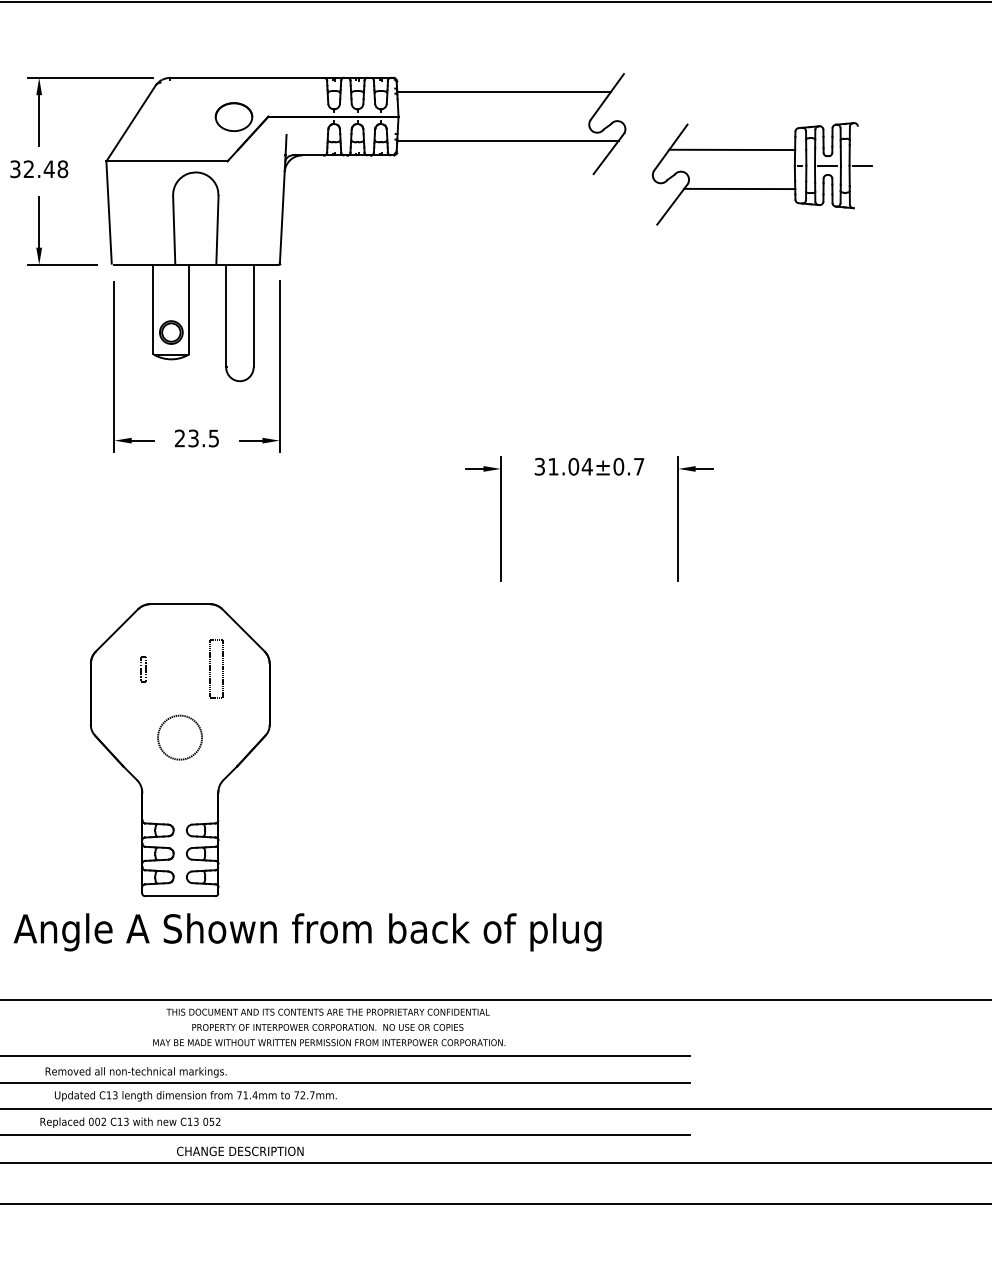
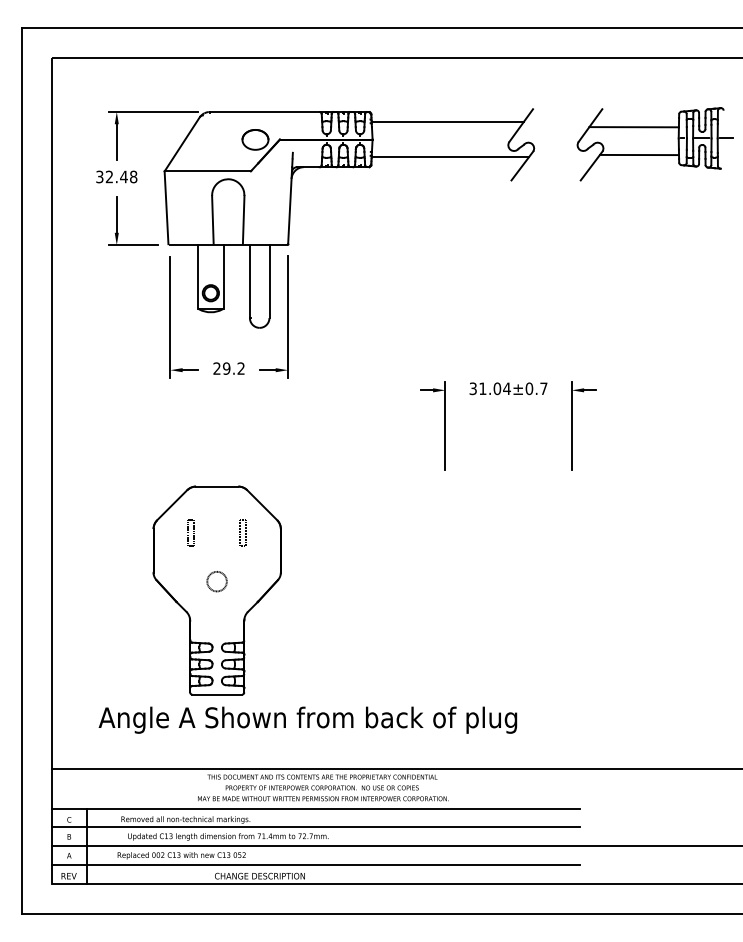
part: (760, 174) -> (654, 144), moved
text: (203, 438) -> (233, 368), 23.5 -> 29.2
part: (142, 668) -> (190, 532), size x1.43
part: (215, 668) -> (242, 532), size x0.62
circle: (179, 737) -> (216, 581), size x0.62

